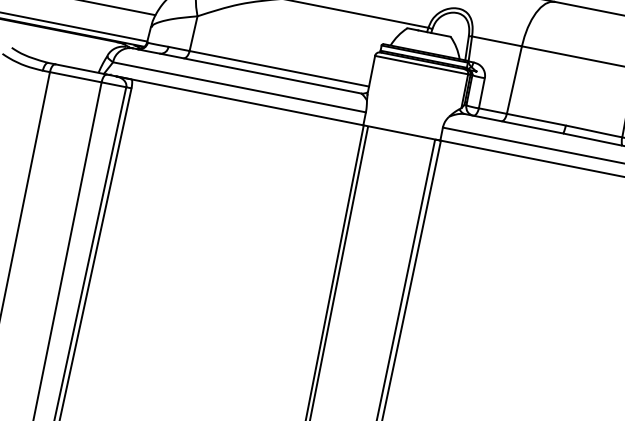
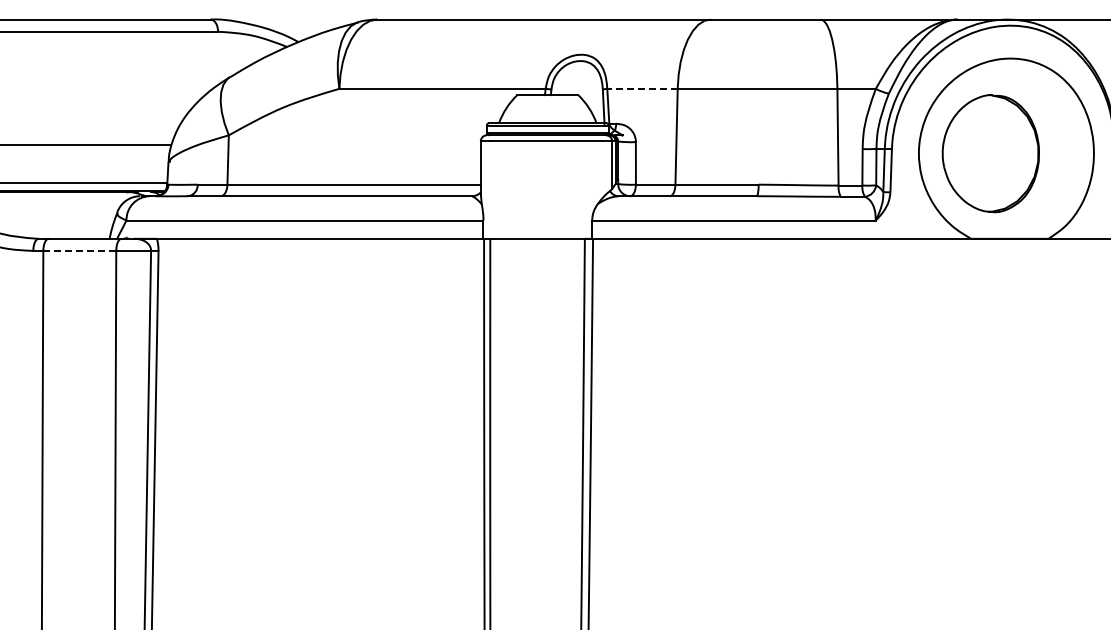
line: (497, 41) -> (642, 88), solid -> dashed
line: (75, 76) -> (79, 250), solid -> dashed

